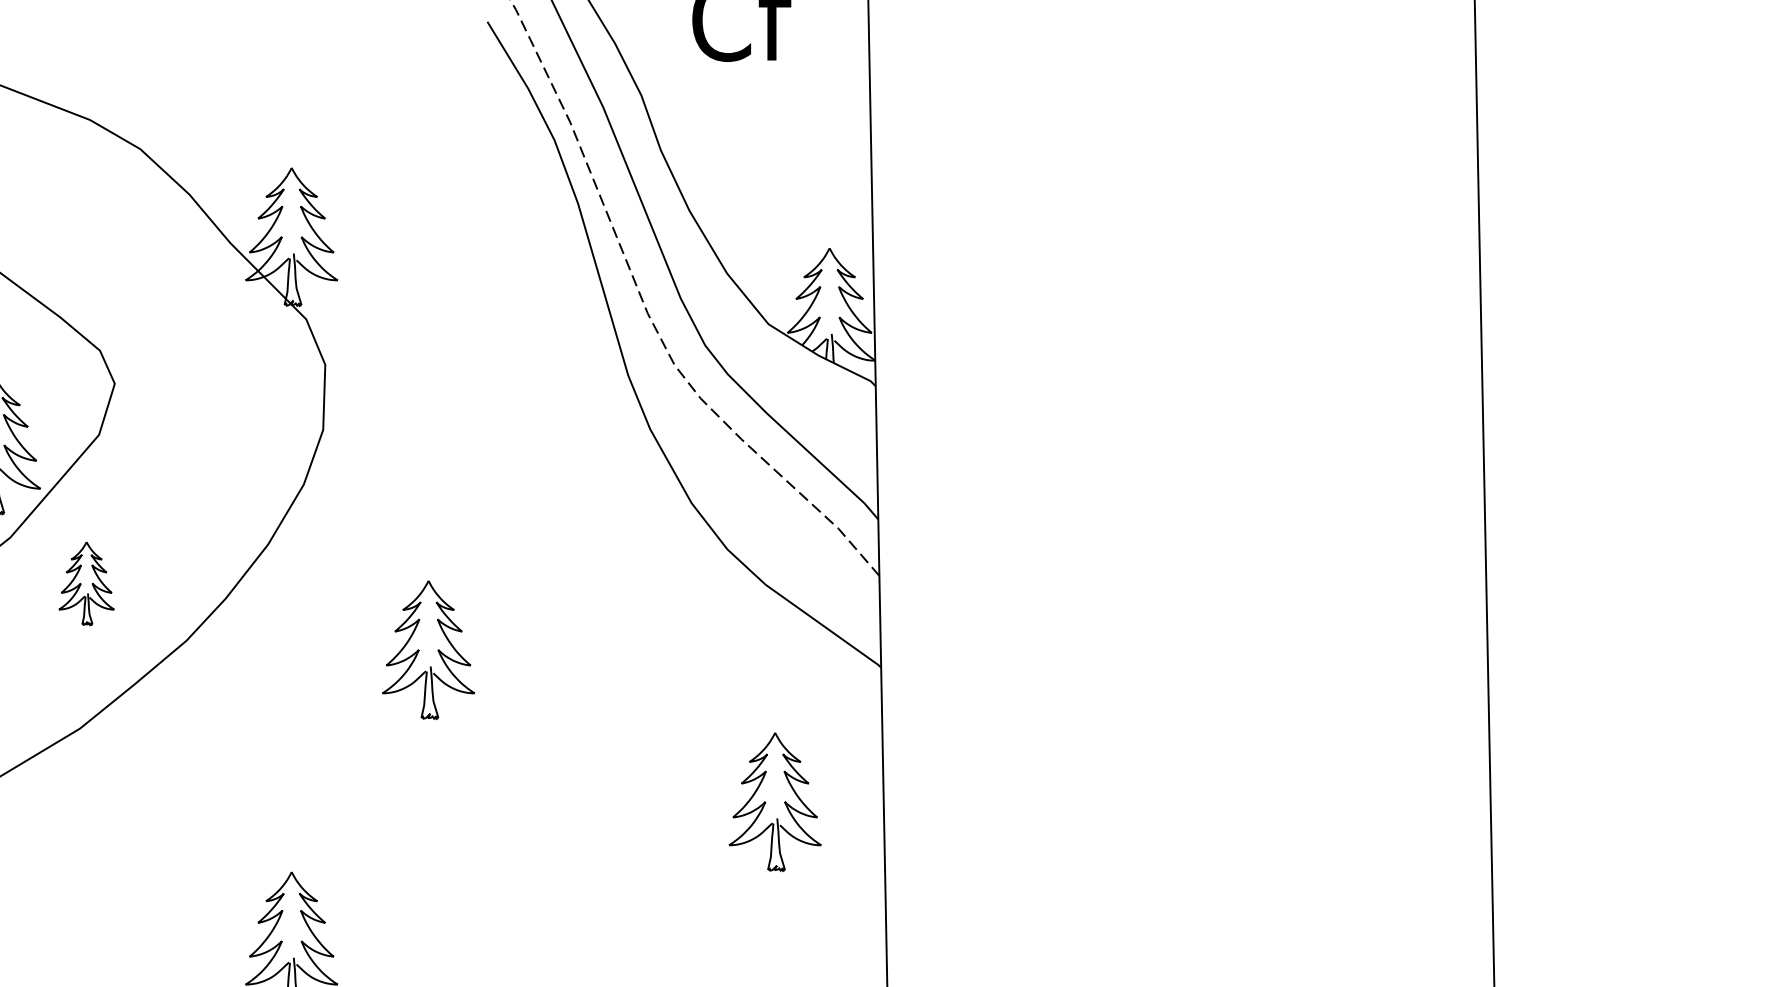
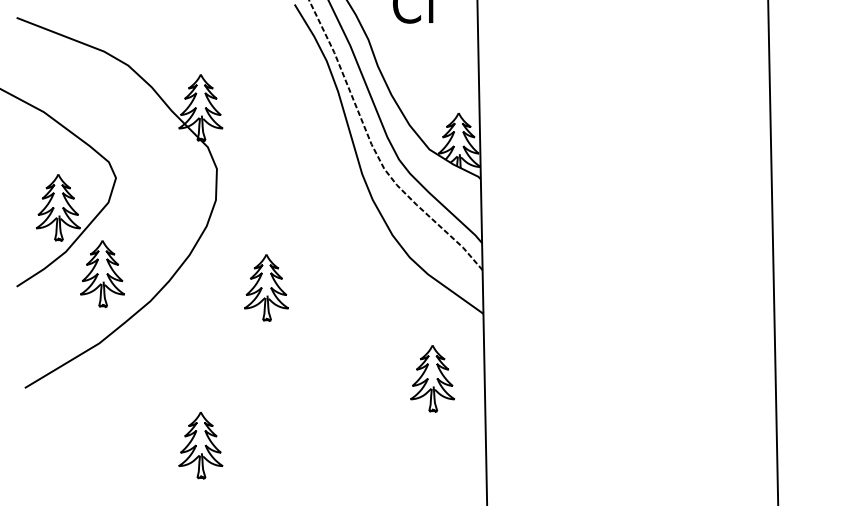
part: (86, 582) -> (102, 273), size x1.67
part: (428, 649) -> (266, 287), moved

